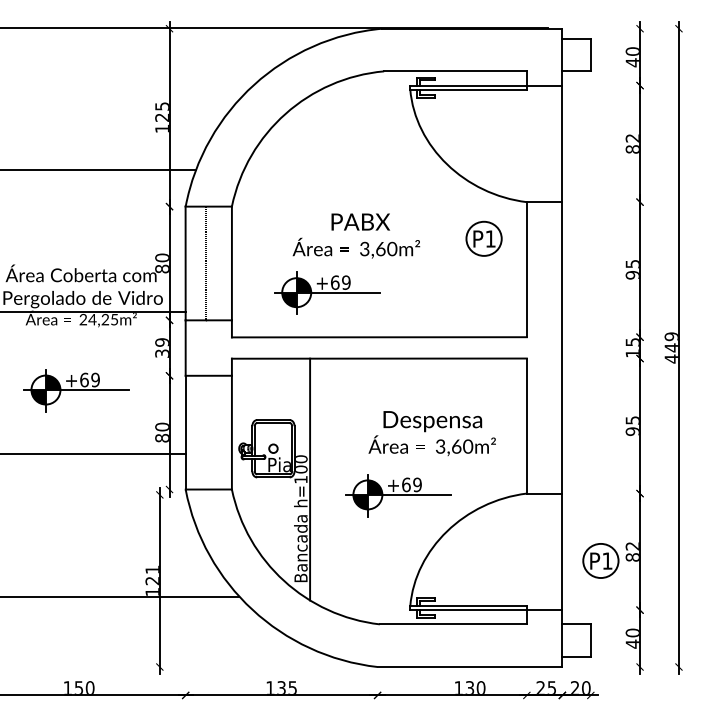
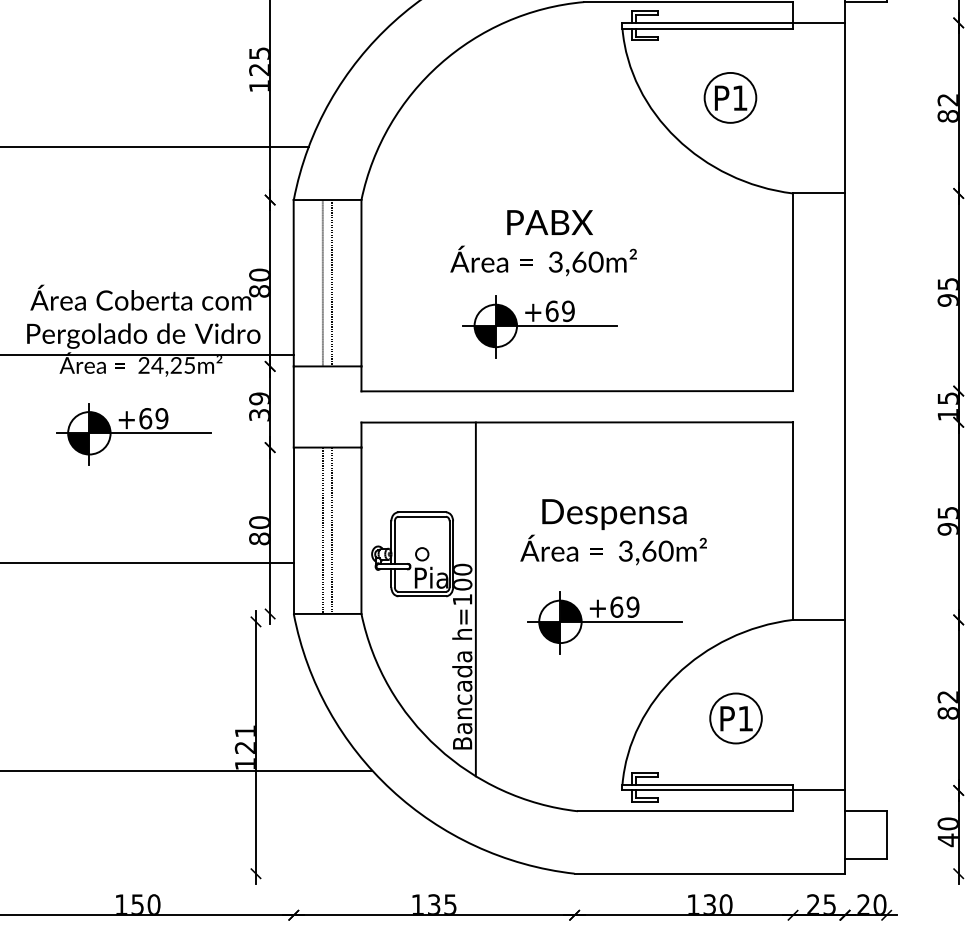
part: (483, 238) -> (729, 97), moved
line: (212, 263) -> (333, 283), added
part: (327, 292) -> (540, 325), moved
part: (76, 390) -> (134, 433), moved
line: (205, 432) -> (322, 530), added
line: (212, 432) -> (333, 530), added
text: (431, 433) -> (612, 531), moved
part: (600, 560) -> (735, 717), moved

